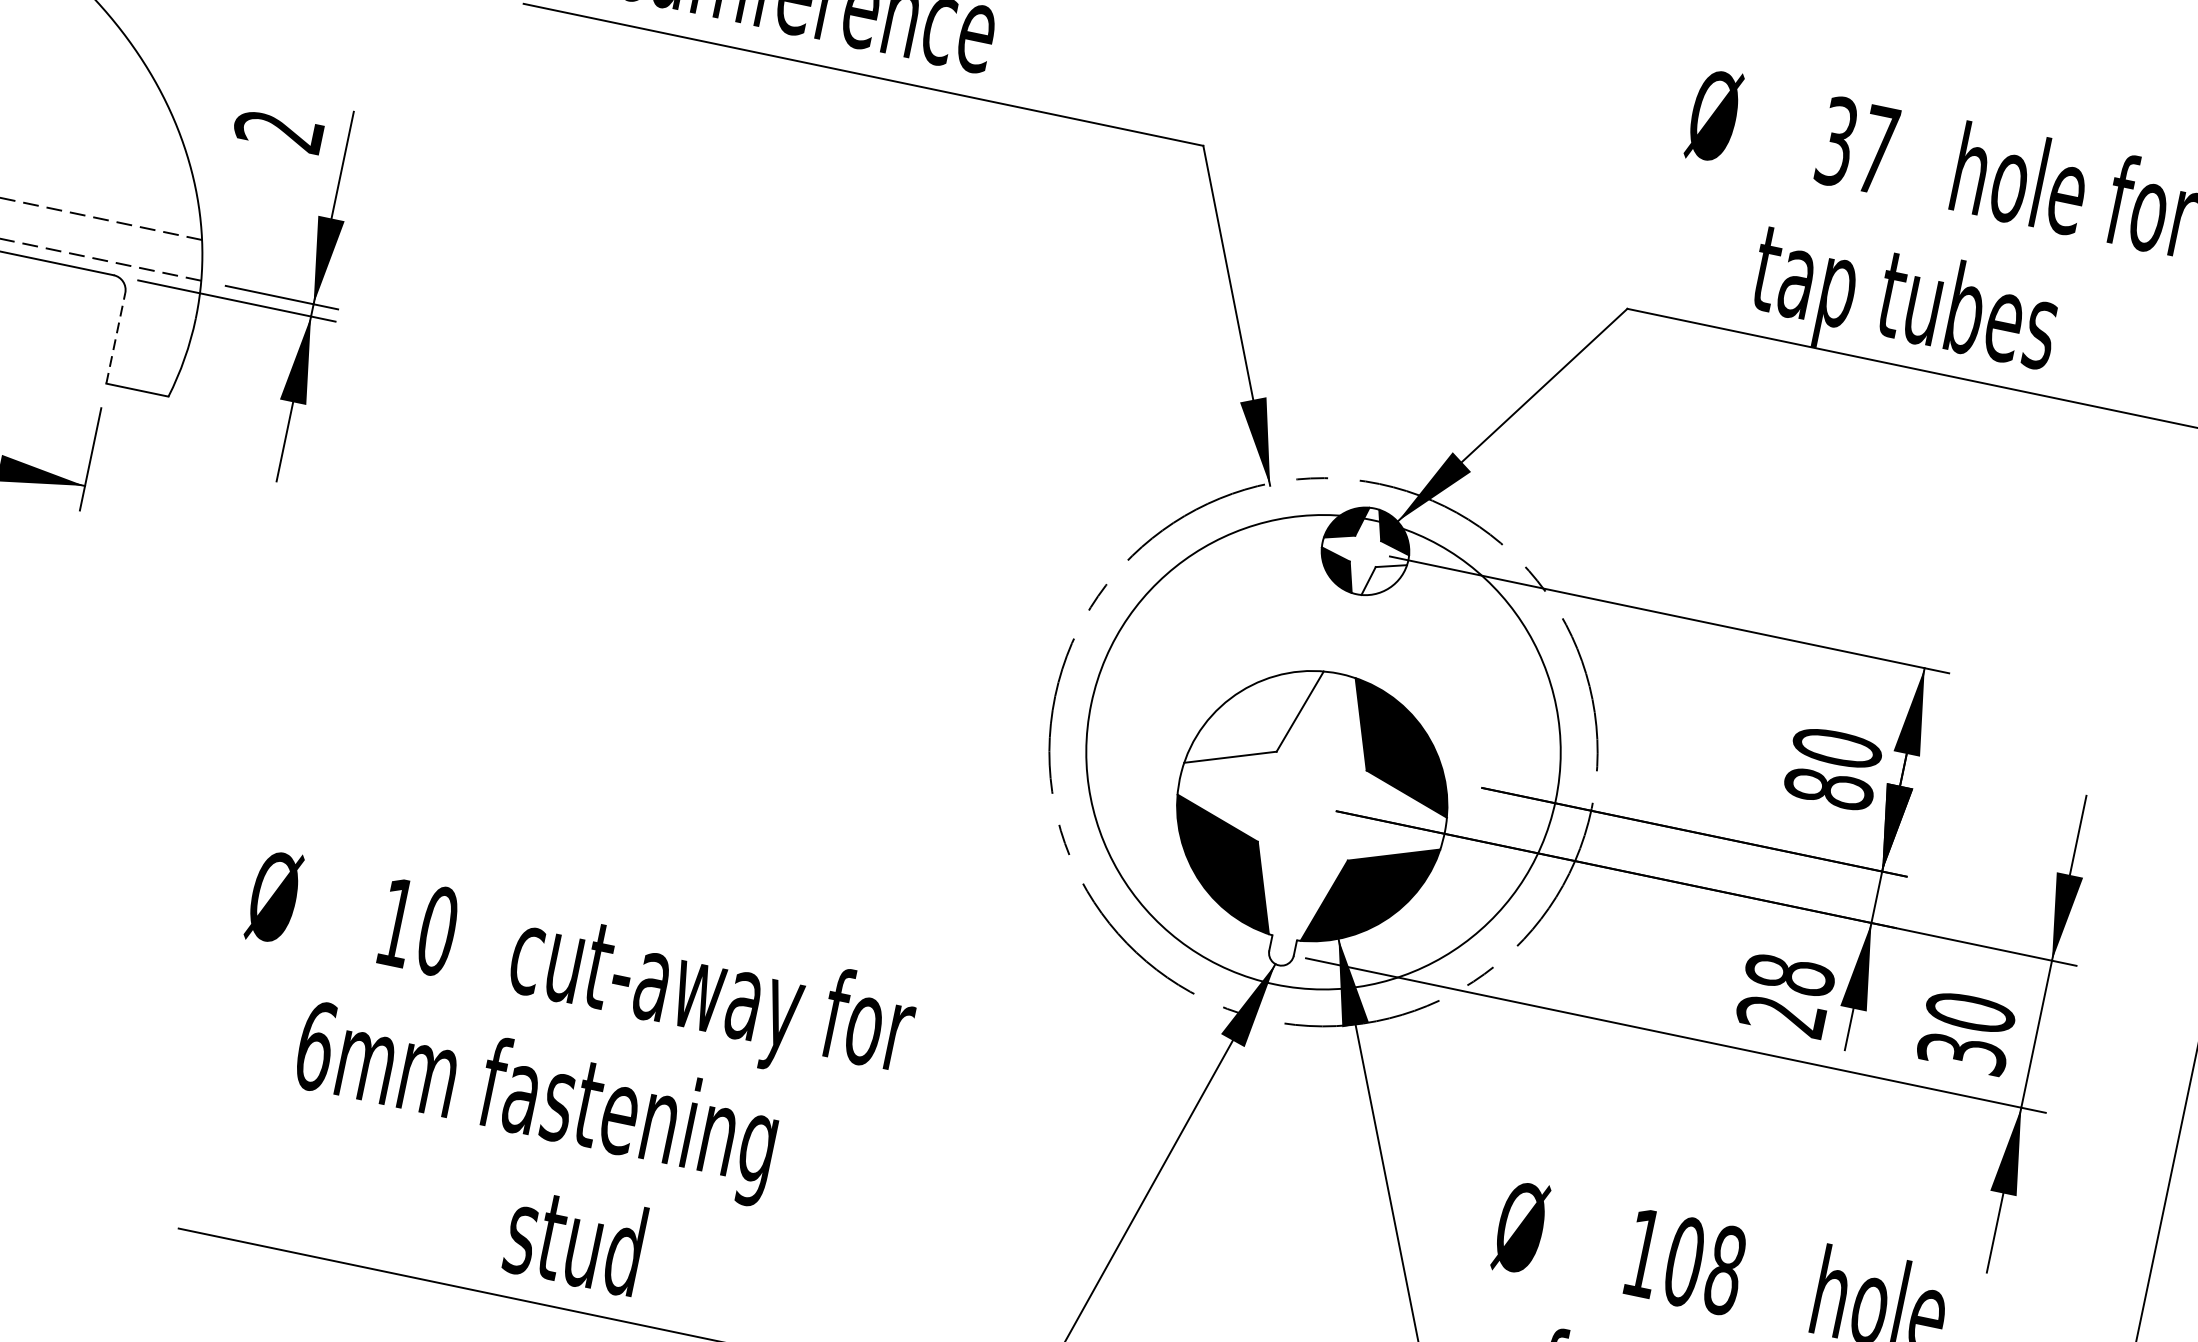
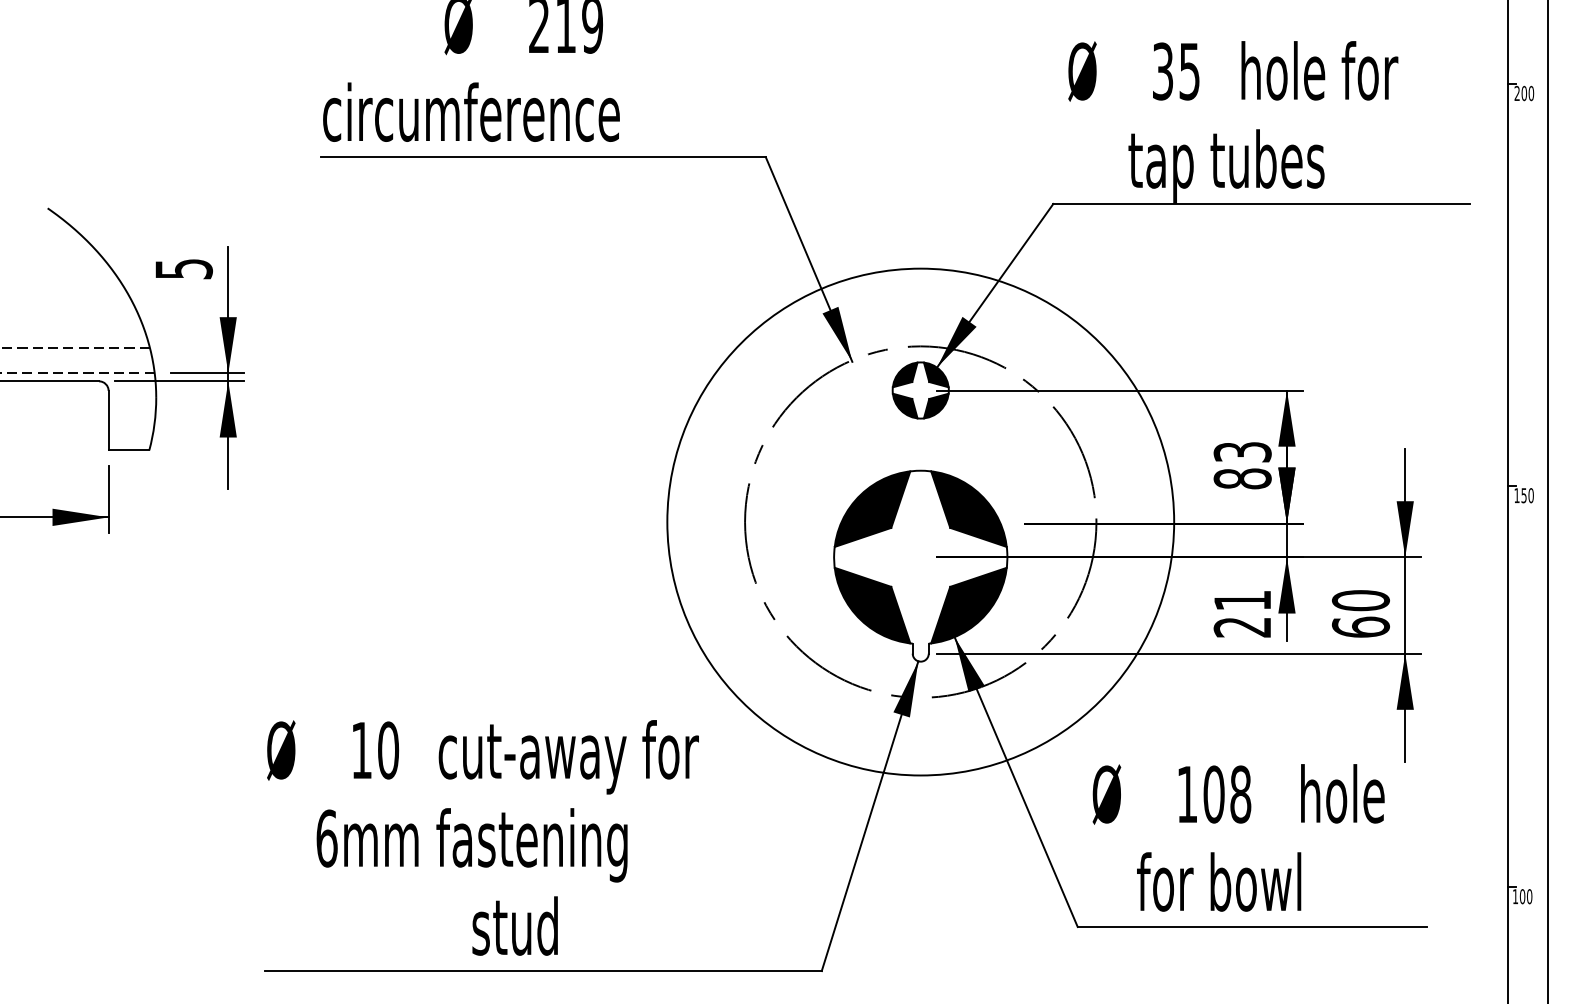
text: (278, 131) -> (183, 269), 2 -> 5
text: (1877, 149) -> (1189, 71), 37 -> 35
line: (115, 338) -> (108, 420), dashed -> solid
fill: (1383, 578) -> (935, 405), added
fill: (1254, 716) -> (872, 508), added
text: (1837, 747) -> (1242, 451), 80 -> 83
circle: (1323, 751) -> (920, 521), size x1.67
text: (1789, 974) -> (1242, 600), 28 -> 21
text: (1961, 1051) -> (1360, 626), 30 -> 60

